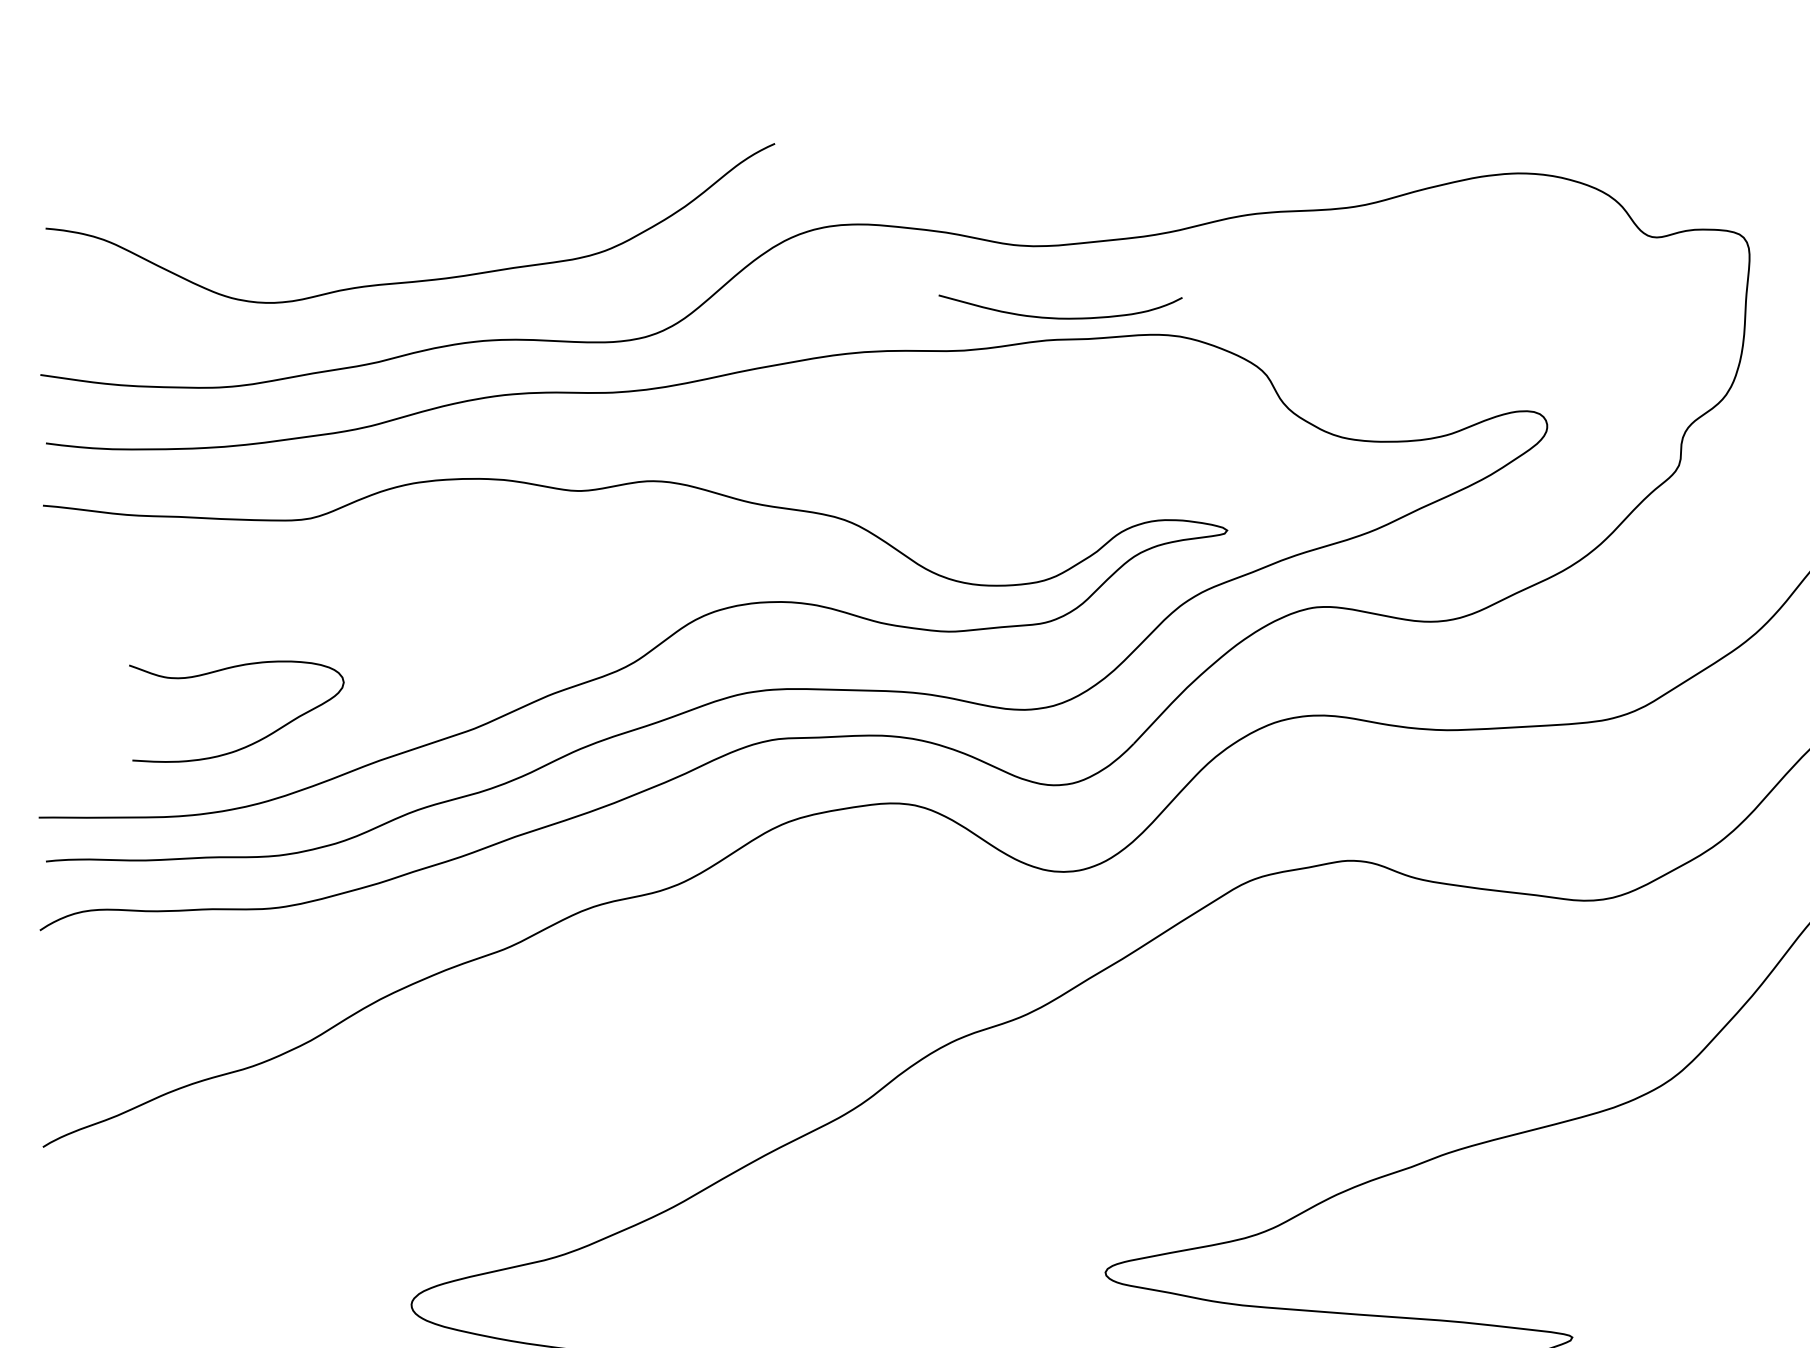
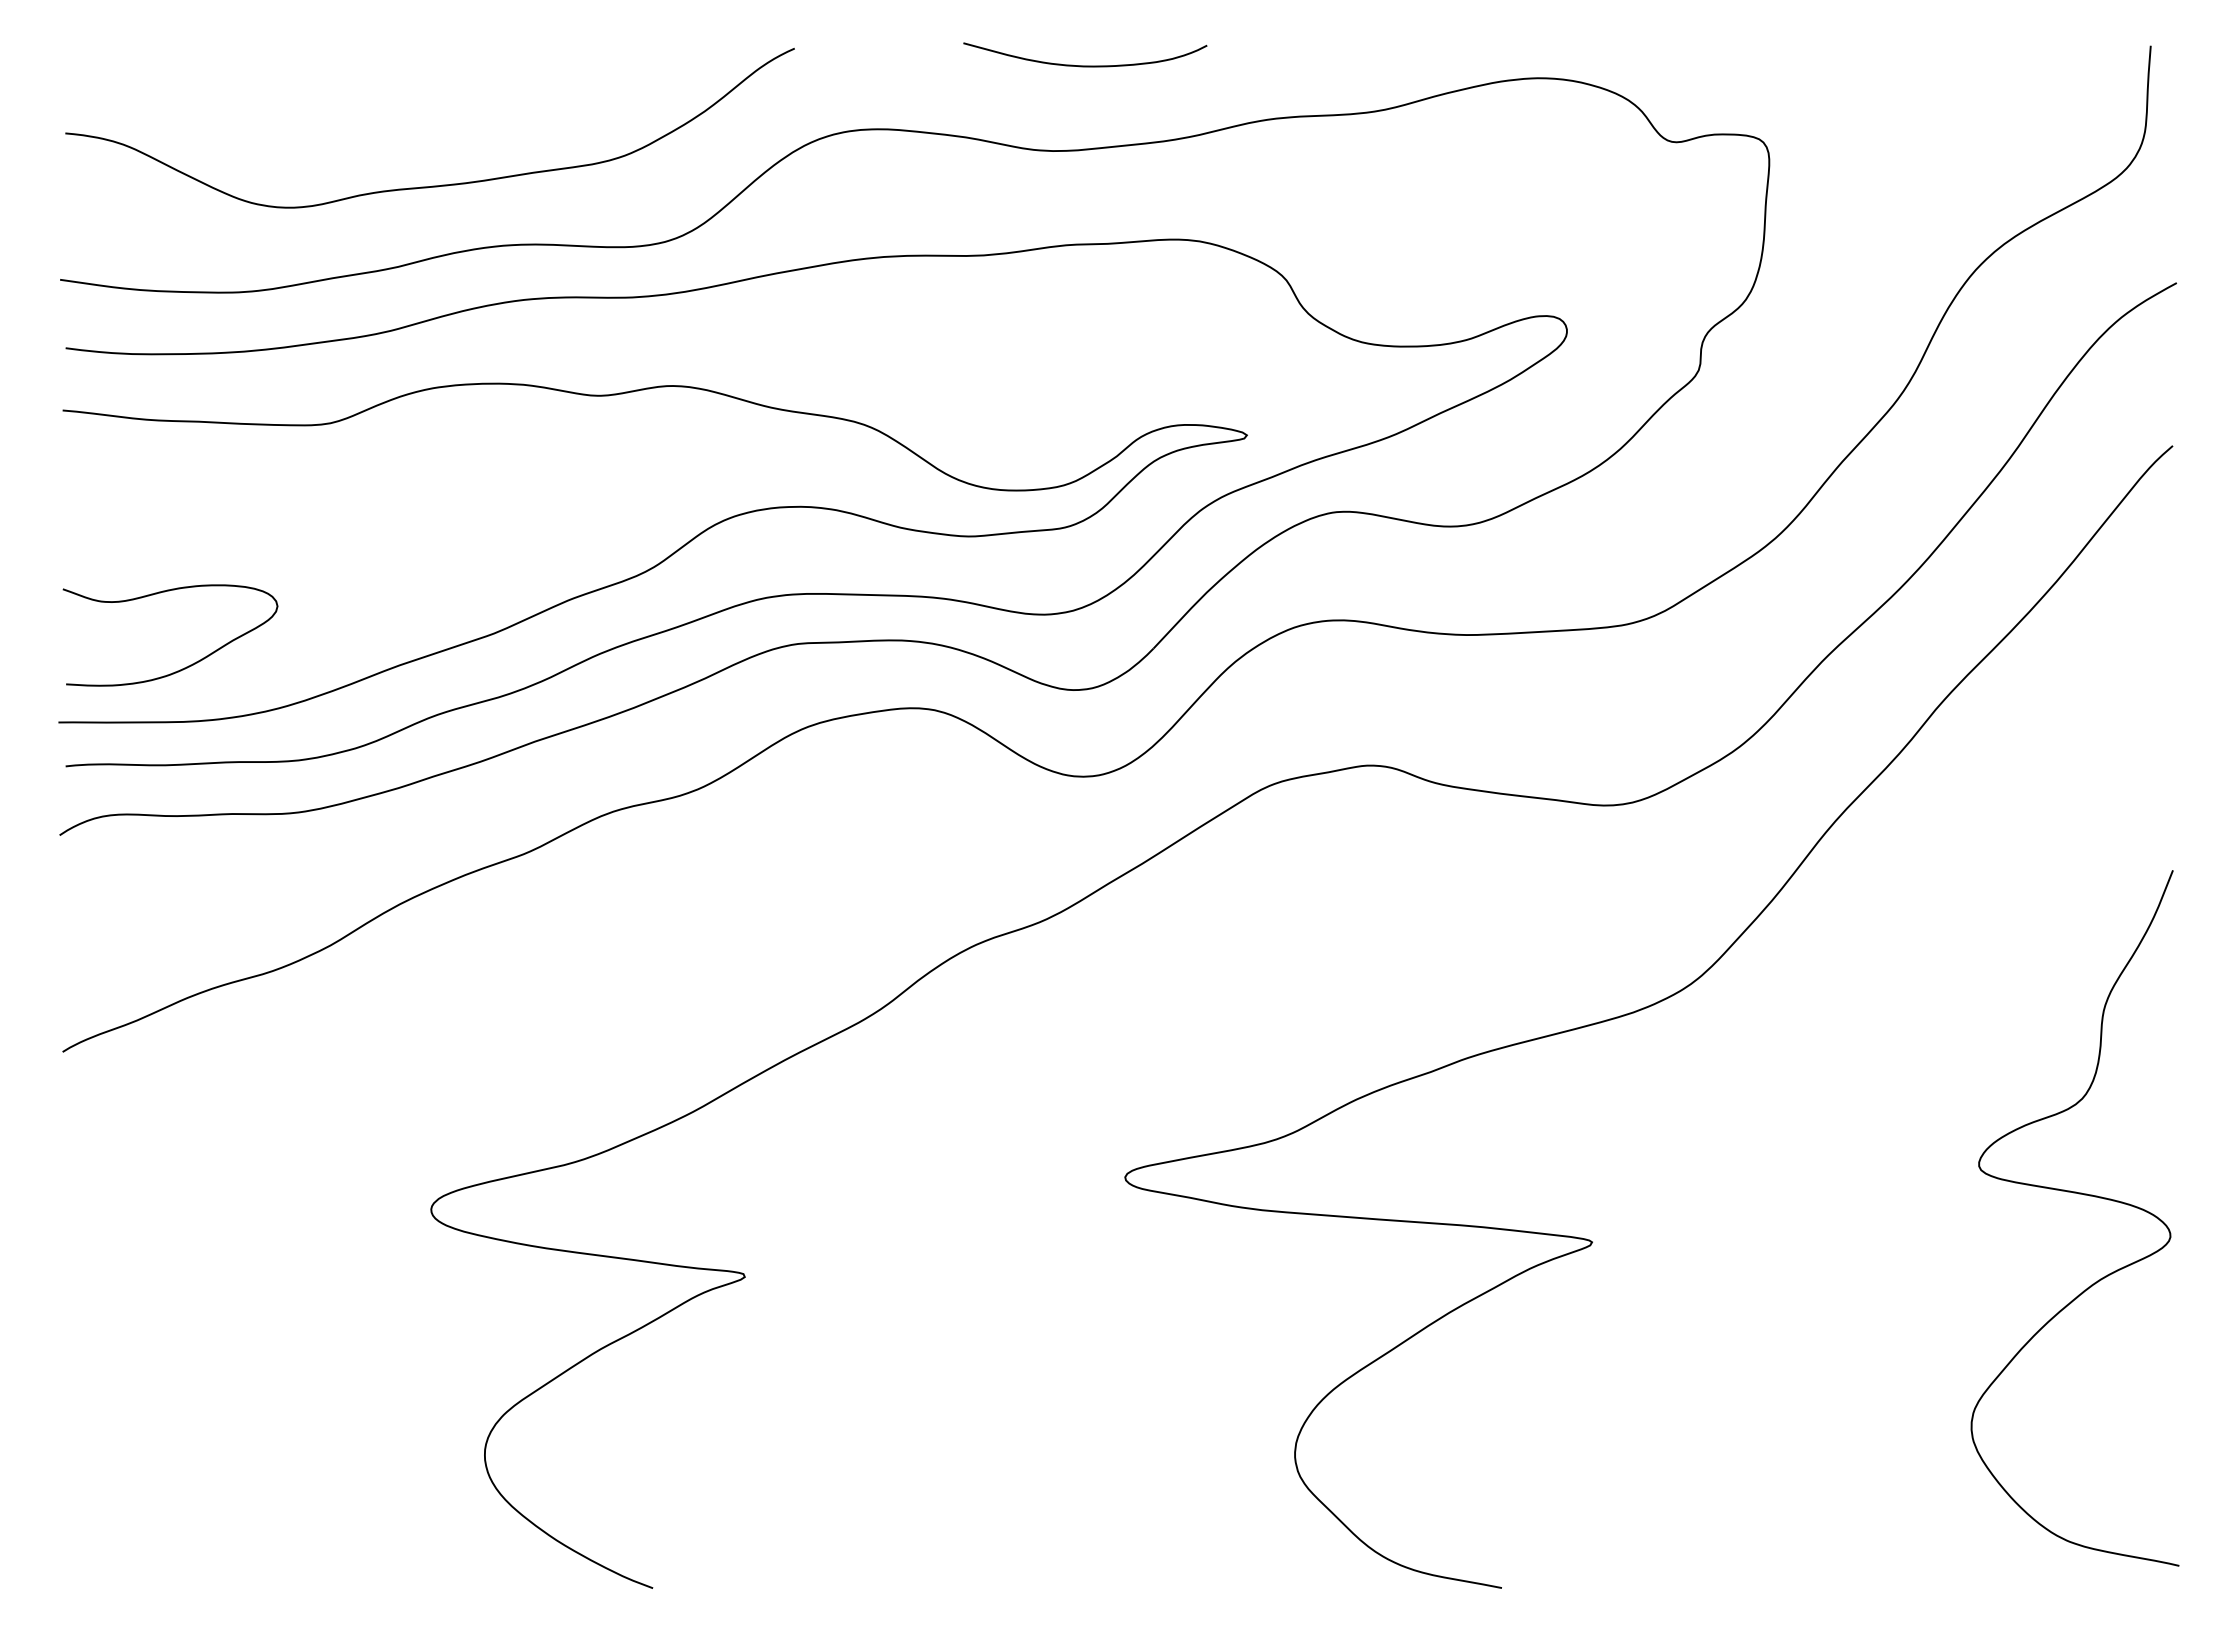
curve: (1060, 317) -> (1085, 65), moved
curve: (252, 742) -> (186, 666), moved

